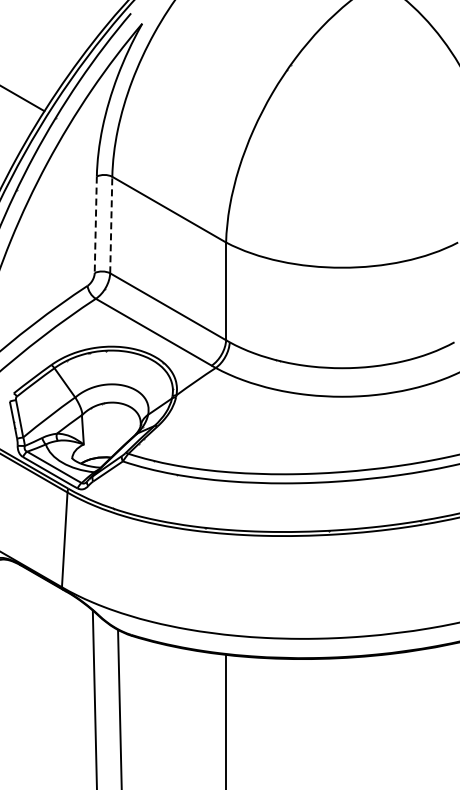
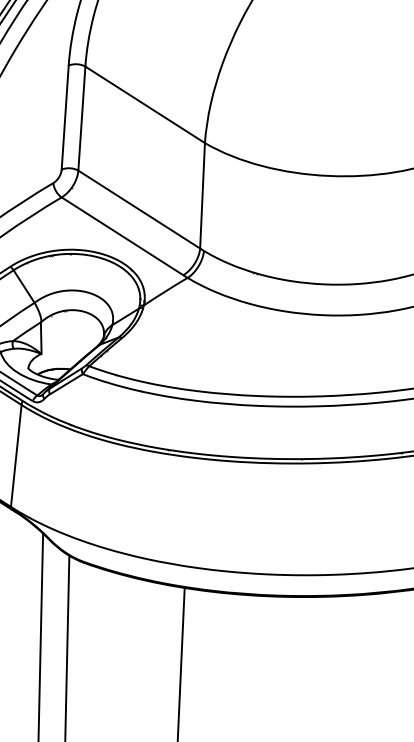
line: (111, 224) -> (82, 118), dashed -> solid
line: (95, 225) -> (64, 118), dashed -> solid

